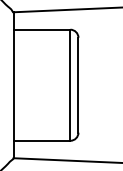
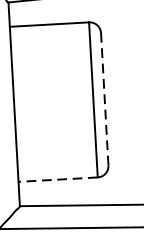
line: (78, 84) -> (104, 98), solid -> dashed
line: (41, 140) -> (57, 179), solid -> dashed

